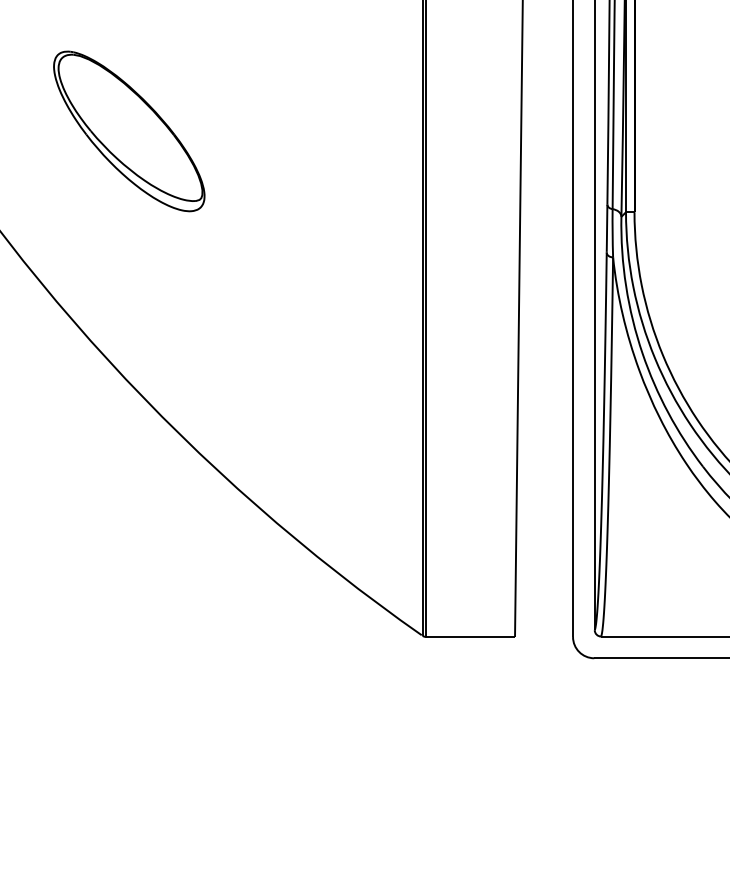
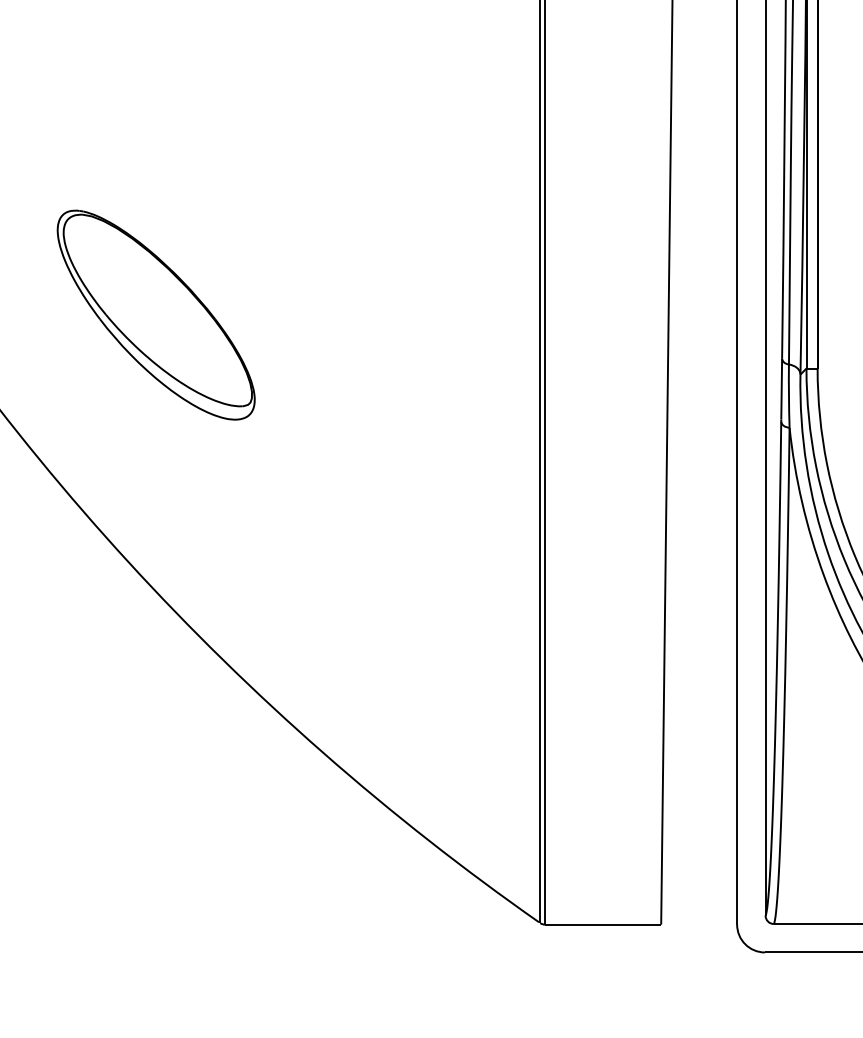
part: (129, 131) -> (156, 315), moved

